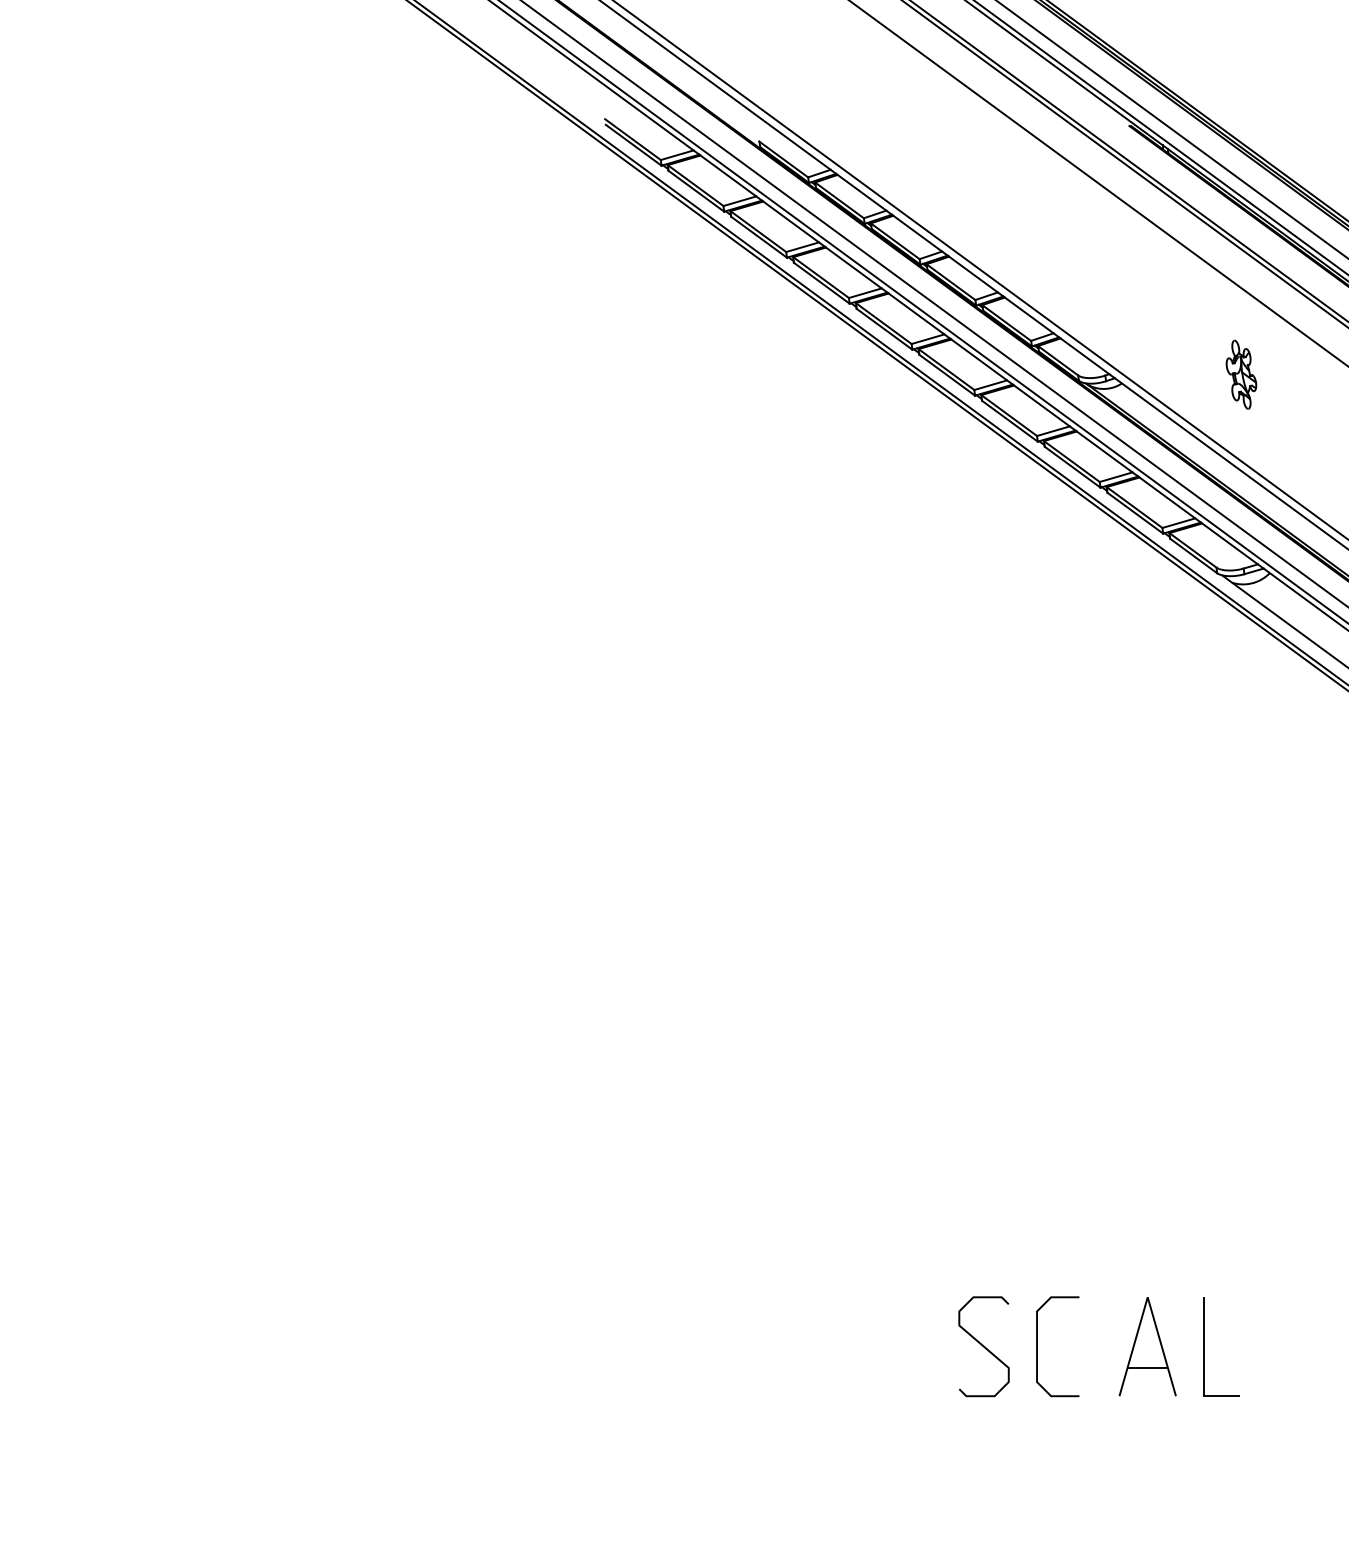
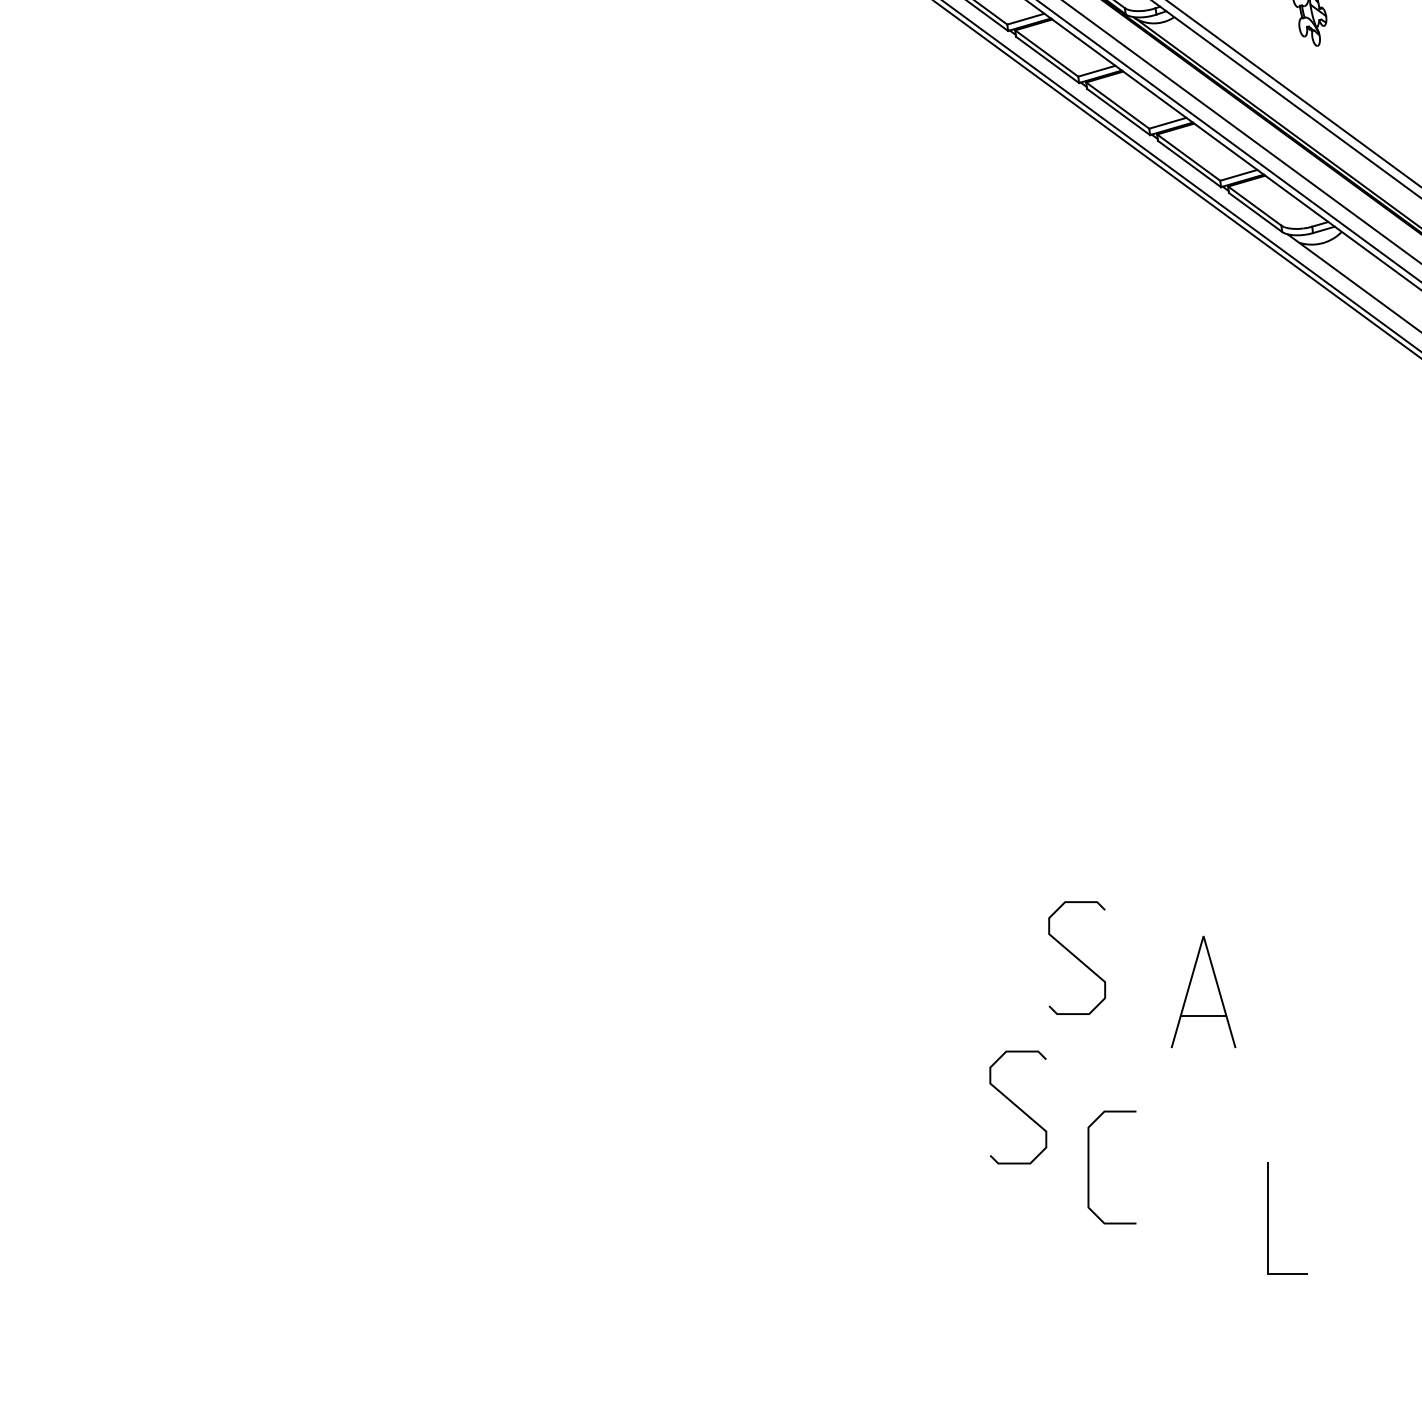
curve: (1035, 1214) -> (1076, 957), added
curve: (1037, 1346) -> (1088, 1167), moved
part: (1147, 1346) -> (1203, 991), moved
line: (1204, 1346) -> (1267, 1218), moved

